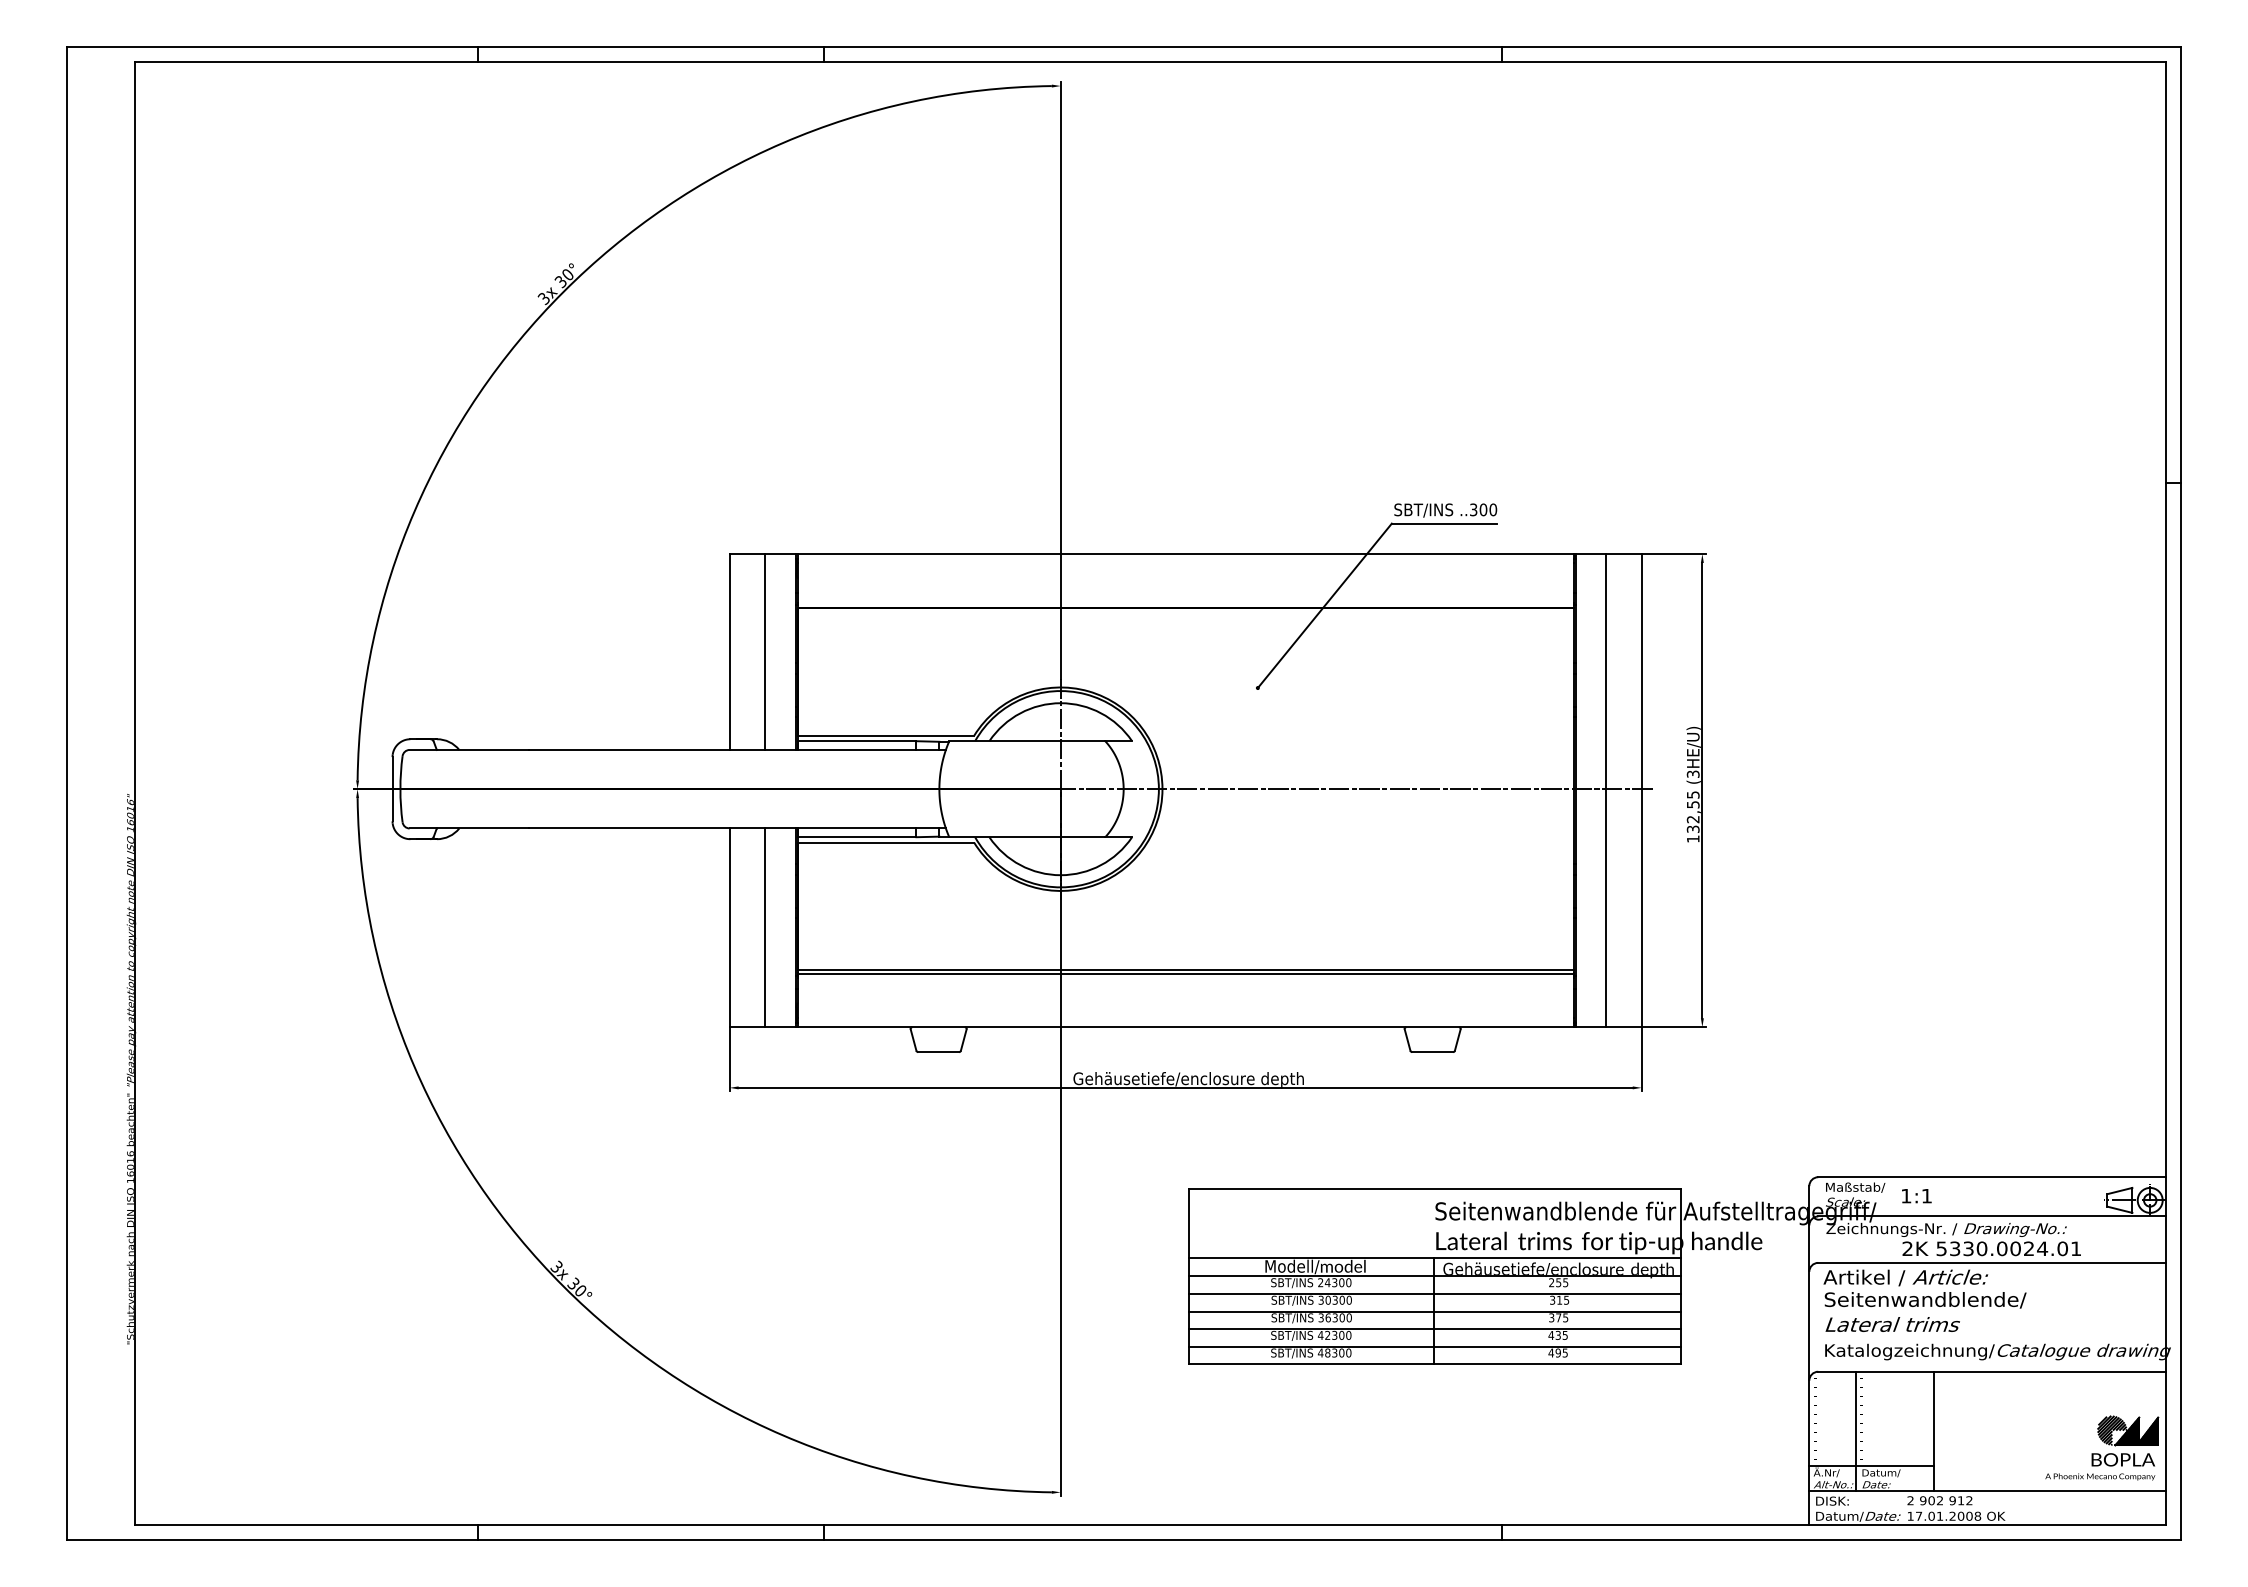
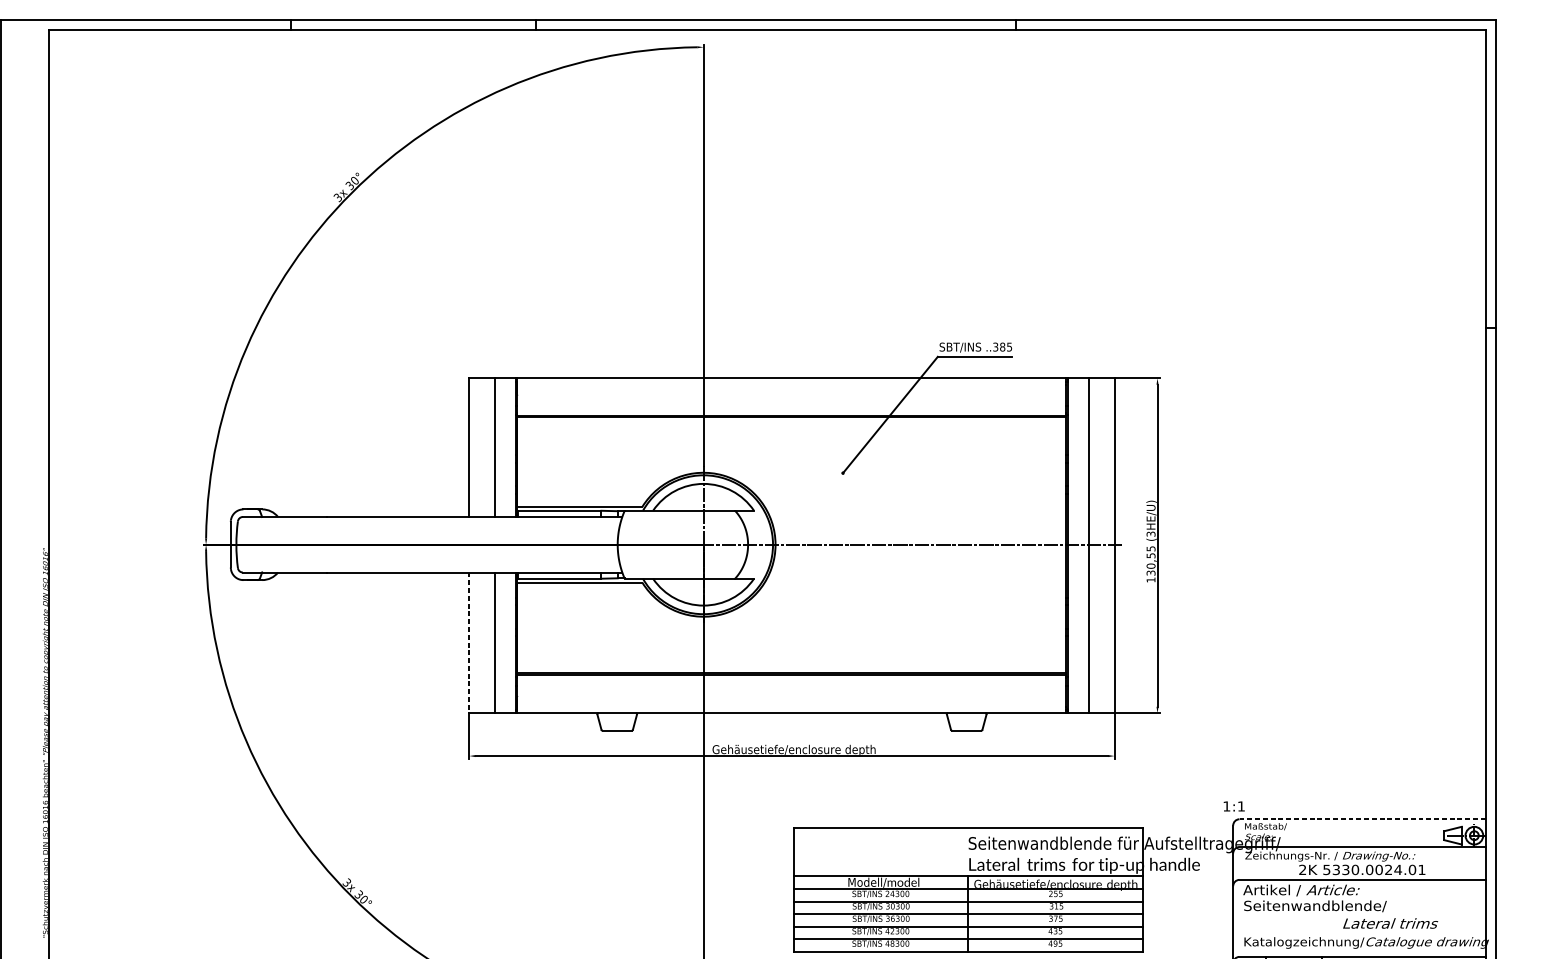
text: (1488, 509) -> (1006, 346), ..300 -> ..385
text: (1692, 819) -> (1150, 566), 132,55 -> 130,55
line: (729, 928) -> (469, 643), solid -> dashed
line: (1991, 1177) -> (1362, 819), solid -> dashed
text: (1916, 1196) -> (1234, 806), moved
text: (1892, 1324) -> (1390, 923), moved

